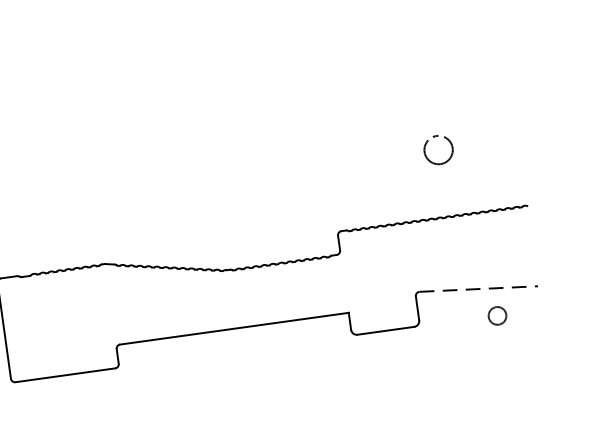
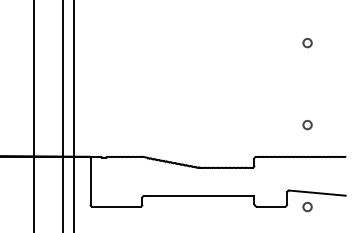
circle: (438, 151) -> (307, 125), size x0.62
line: (481, 289) -> (318, 193), dashed -> solid
circle: (497, 314) -> (307, 206), moved

